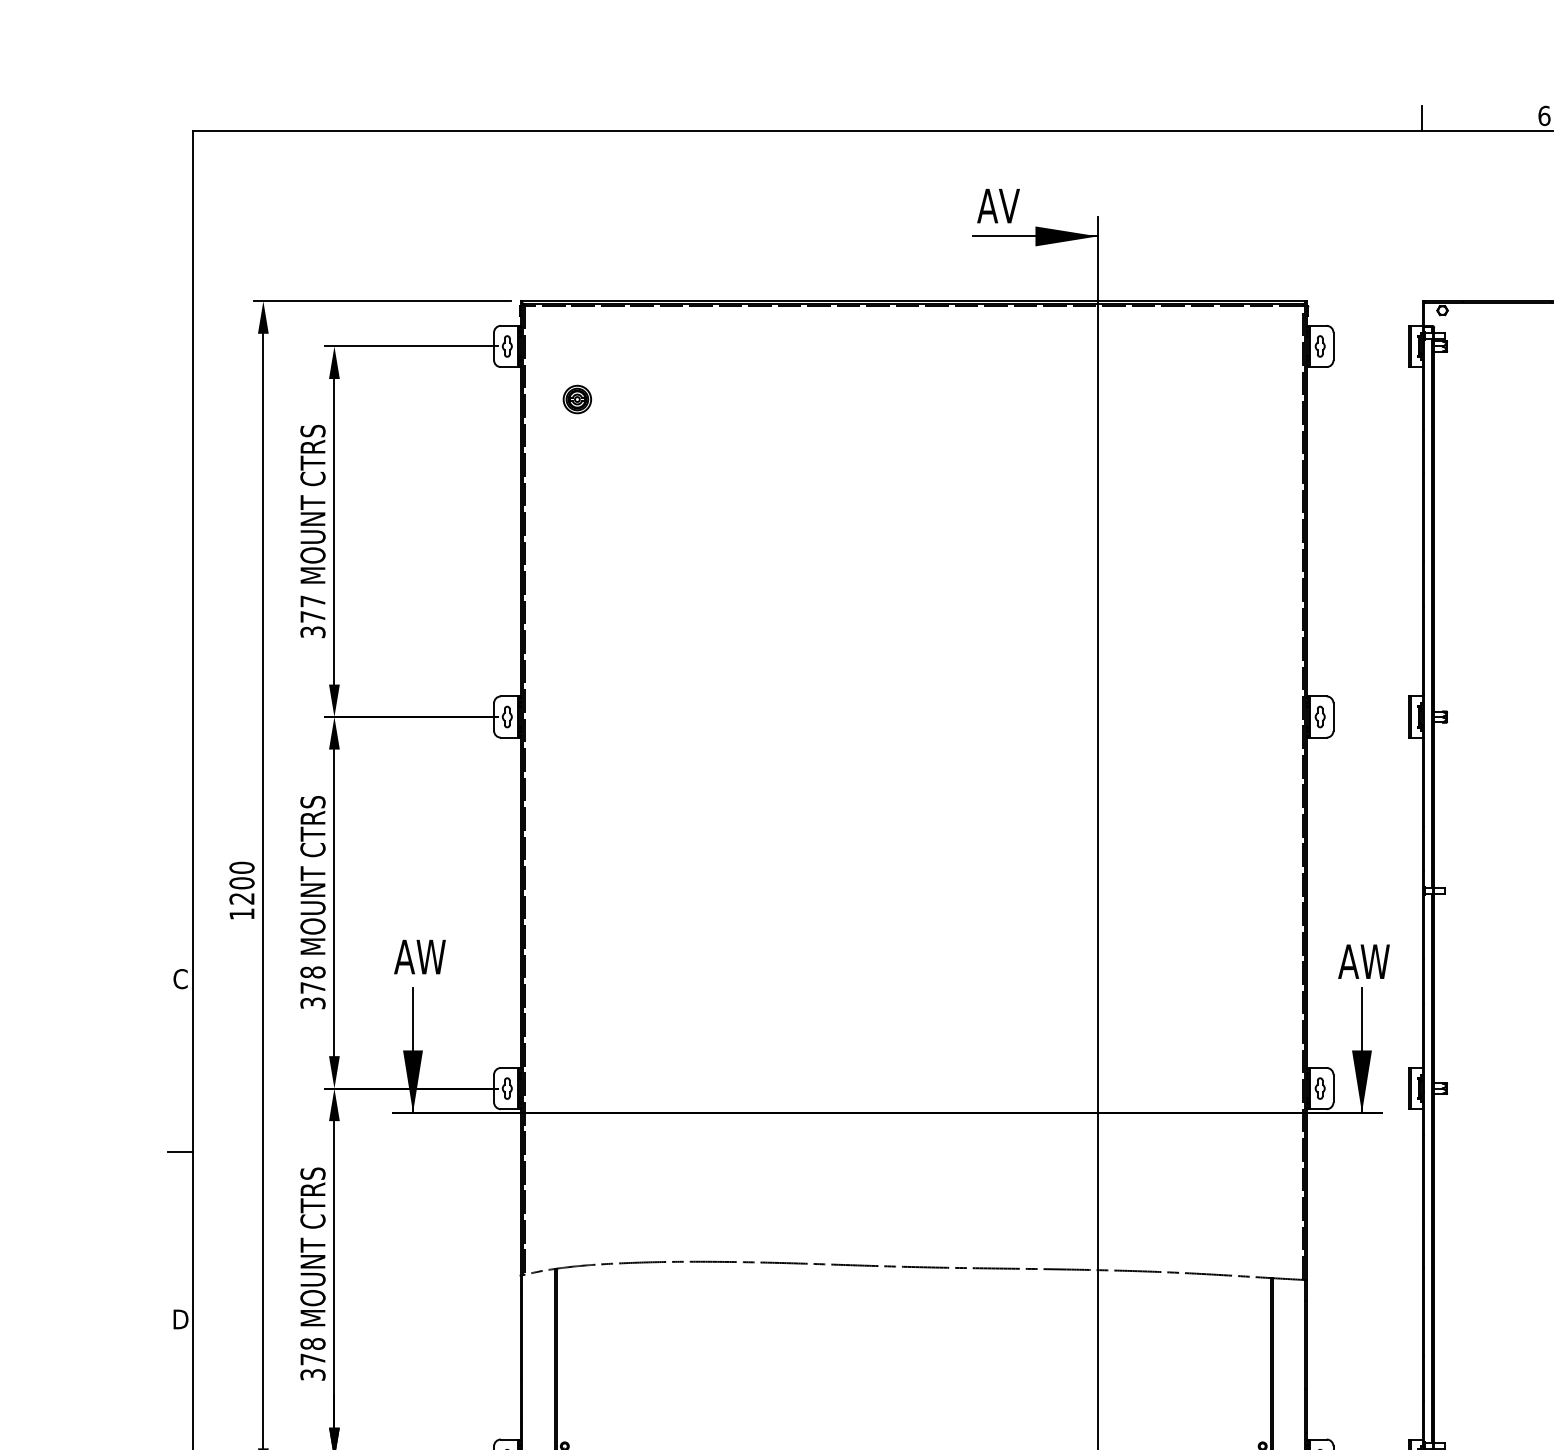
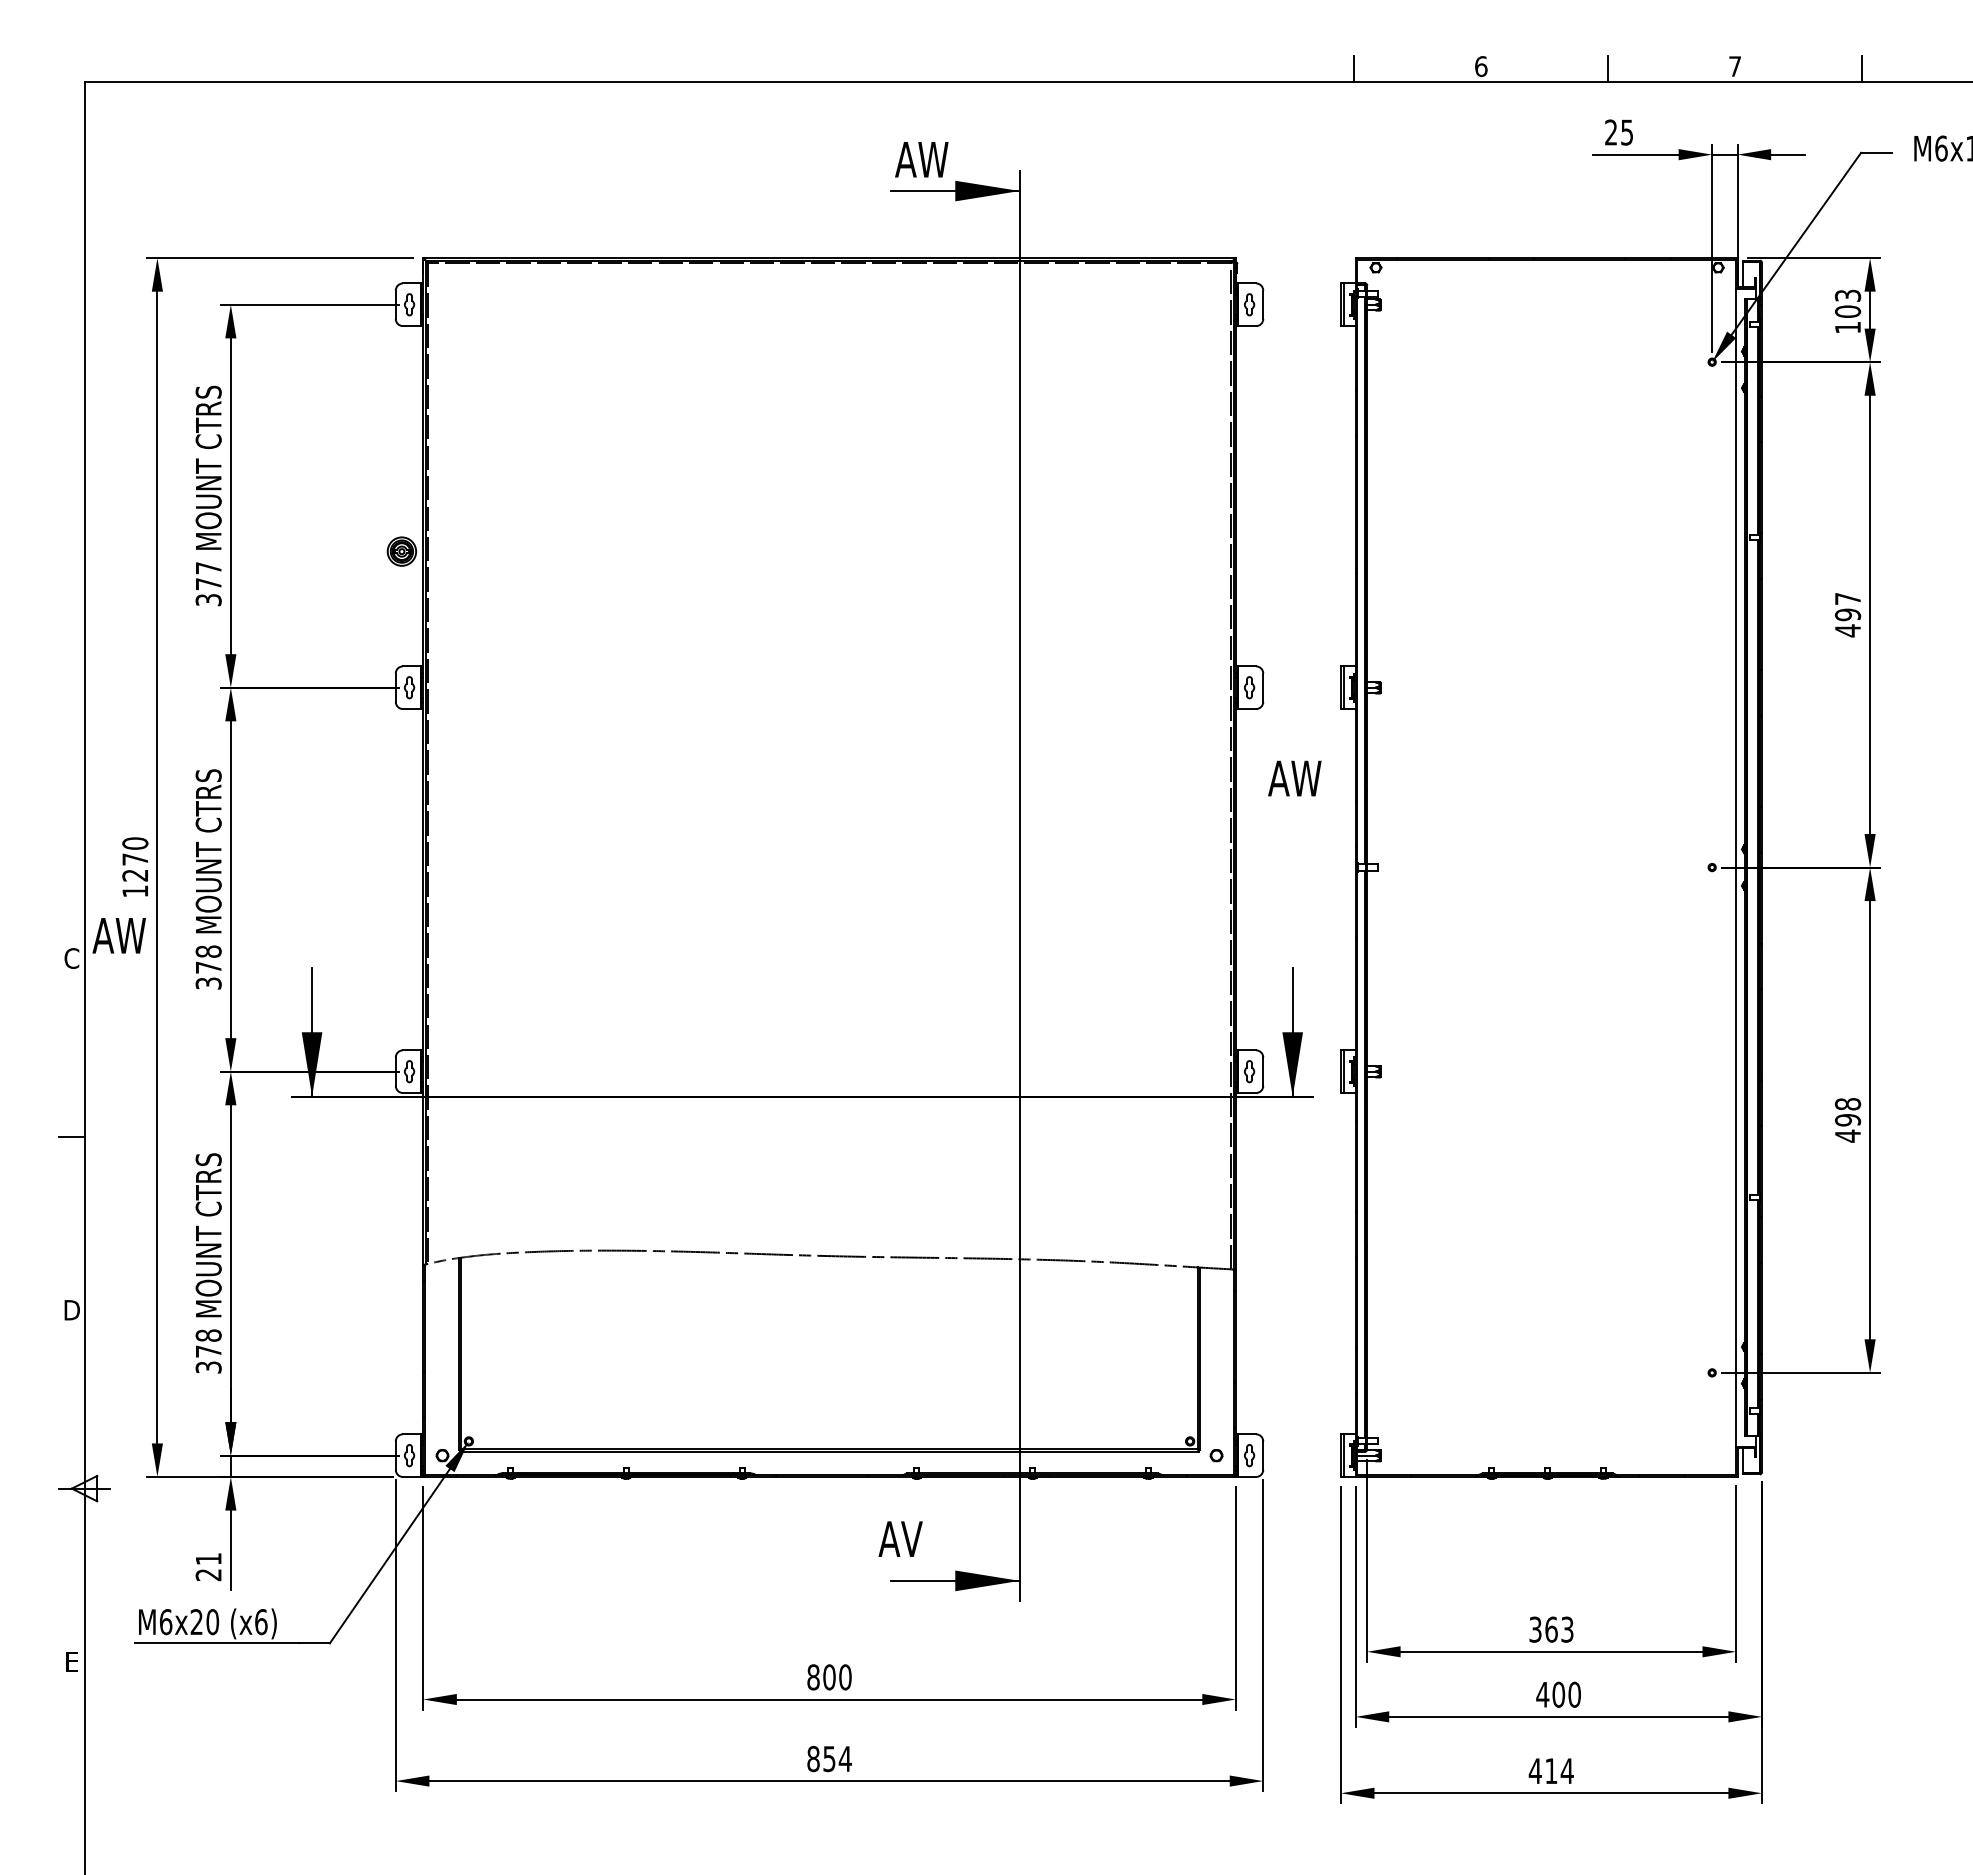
text: (1013, 205) -> (932, 159), AV -> AW
part: (576, 399) -> (401, 551), moved
text: (242, 883) -> (135, 859), 1200 -> 1270
text: (419, 956) -> (118, 935), moved
text: (1363, 961) -> (1294, 778), moved

